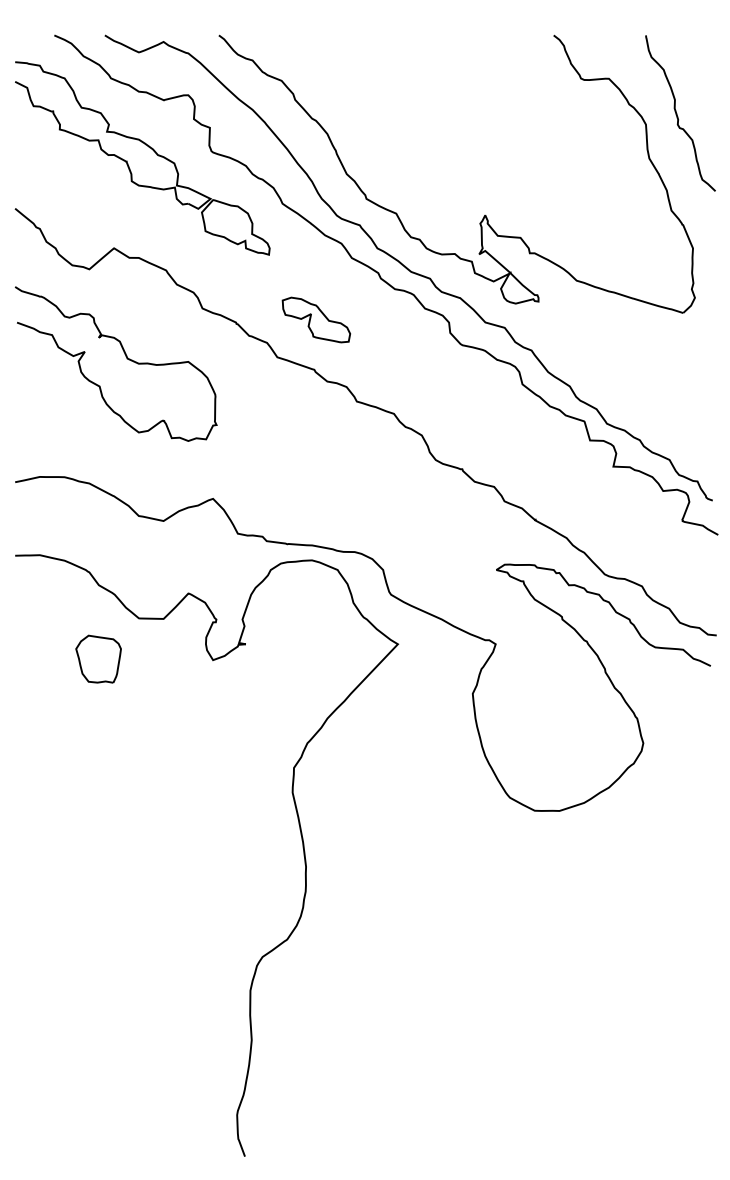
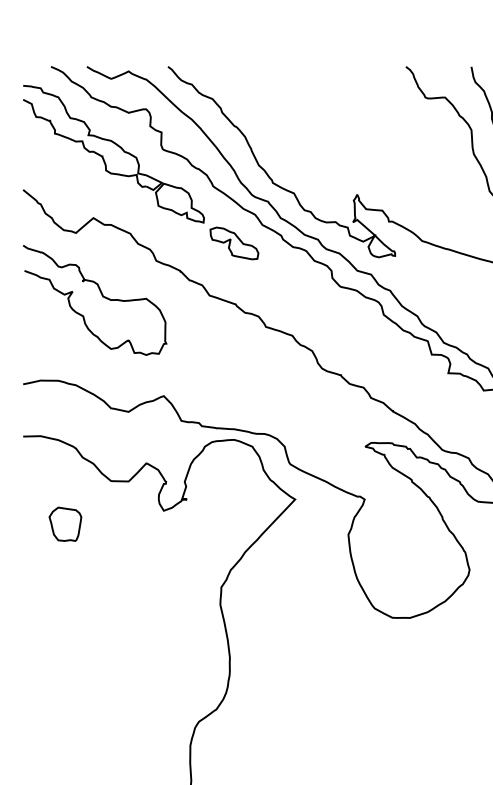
part: (316, 319) -> (234, 243), moved
part: (98, 658) -> (65, 523), moved

